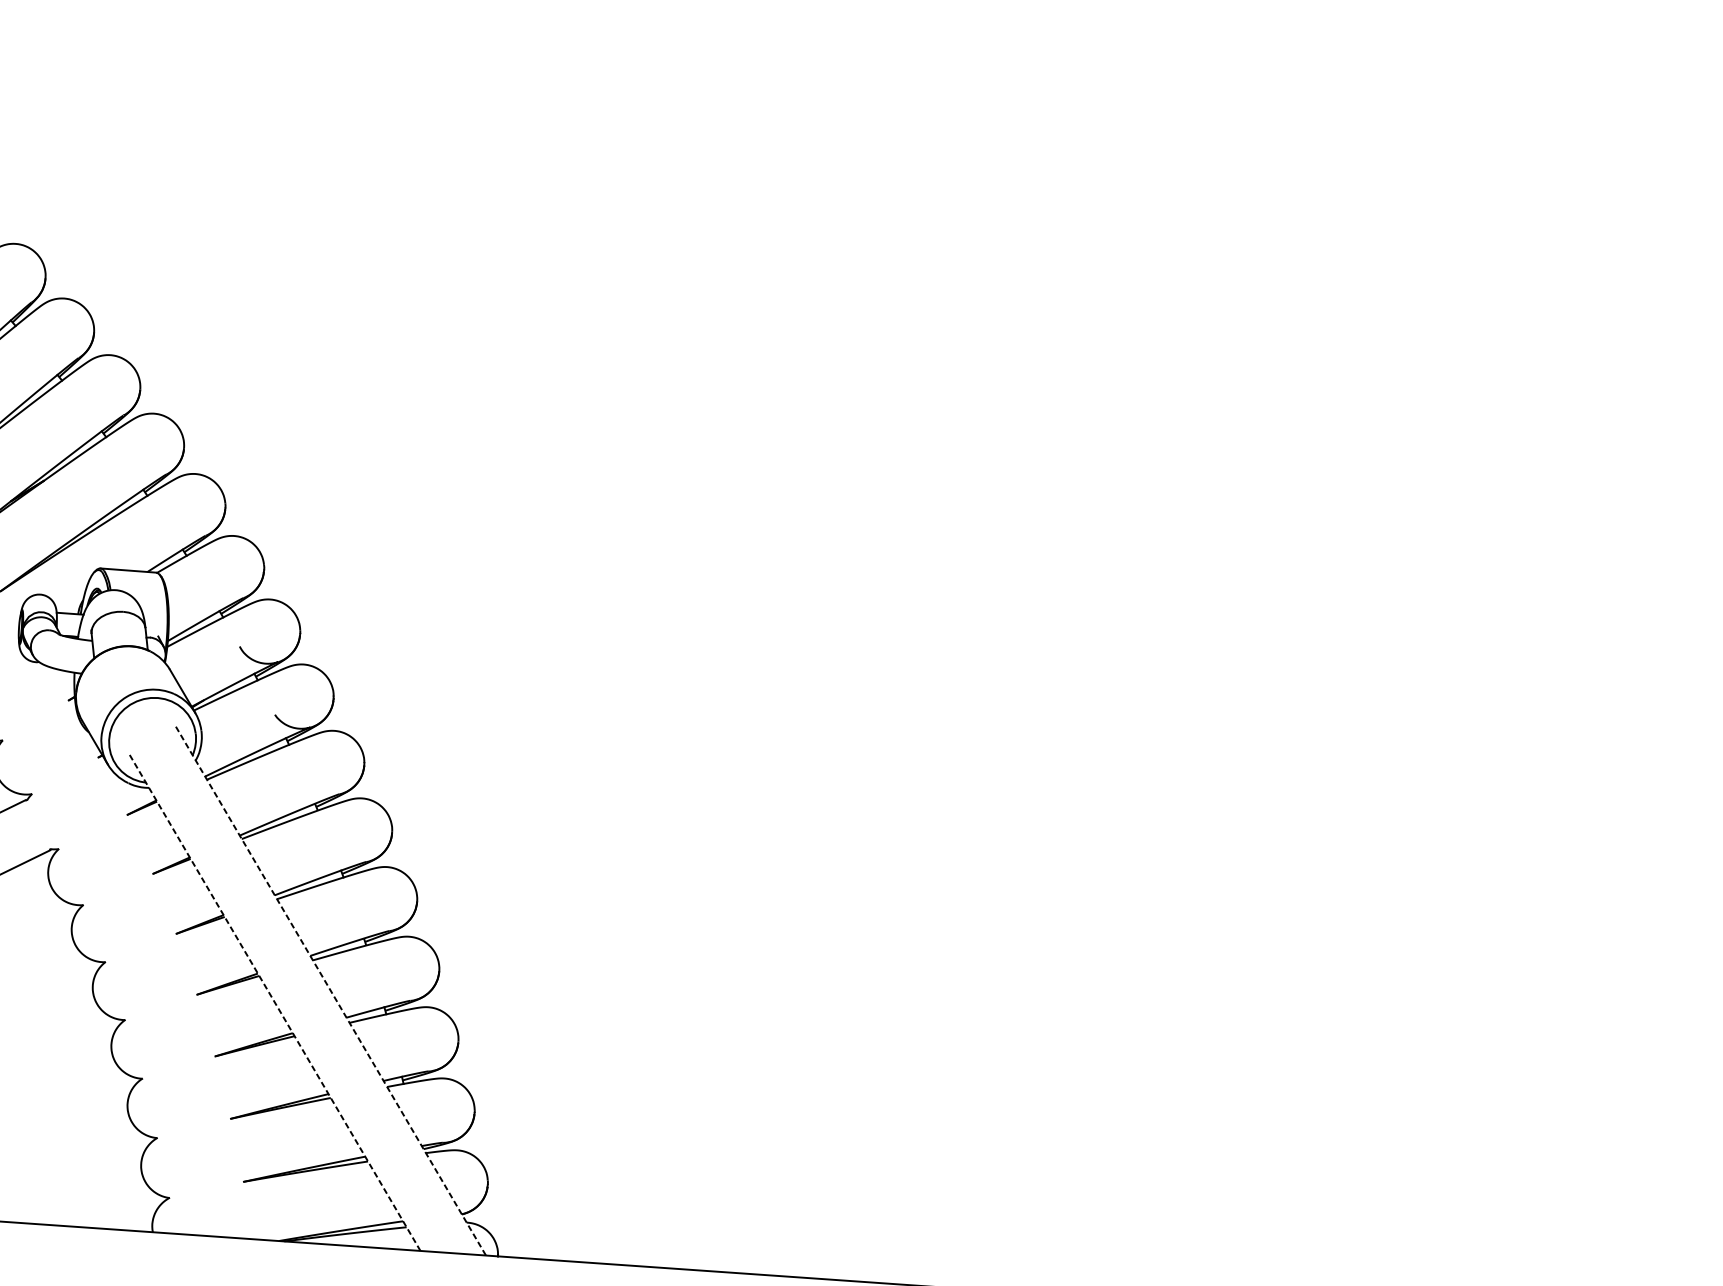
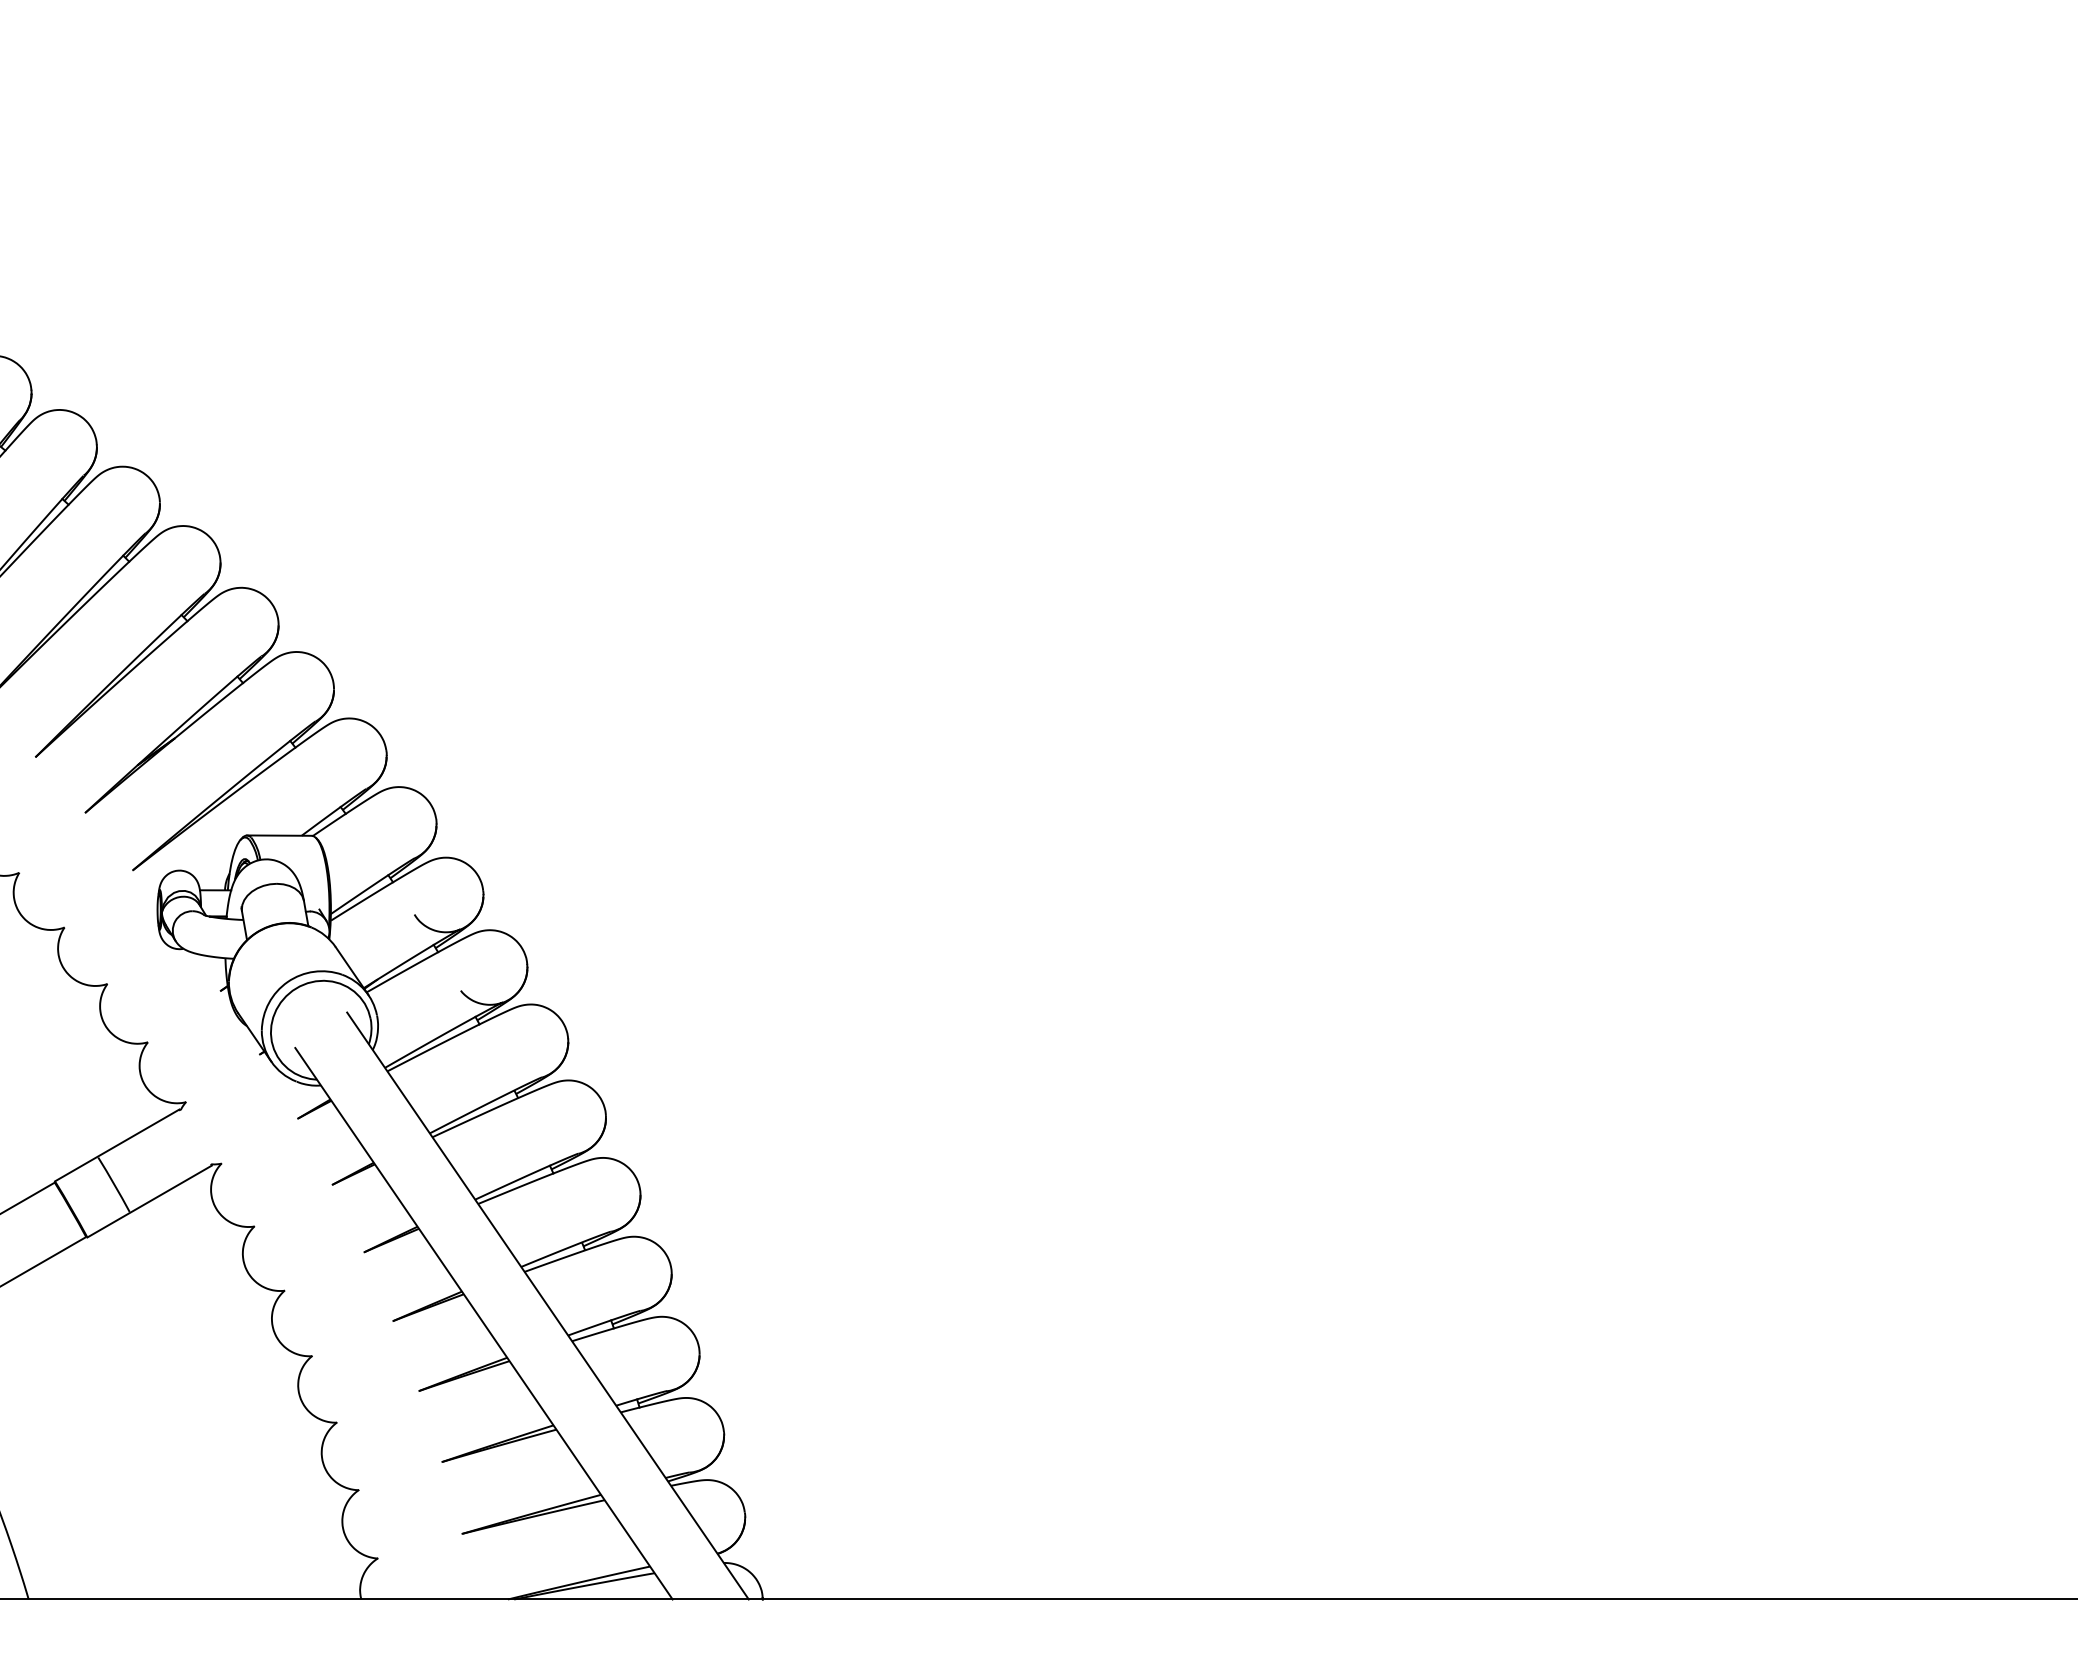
line: (330, 991) -> (547, 1306), dashed -> solid
line: (274, 1002) -> (483, 1323), dashed -> solid

